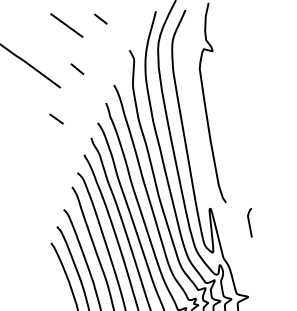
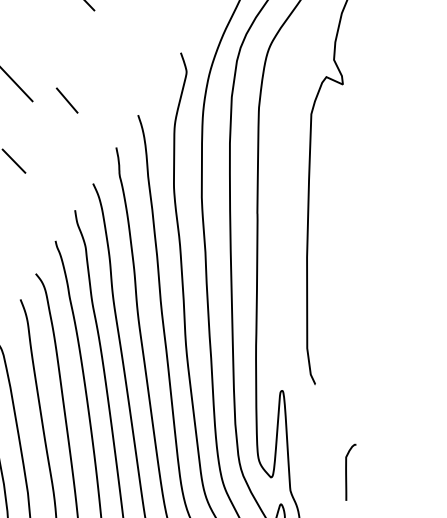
line: (77, 68) -> (67, 99), moved
curve: (249, 222) -> (346, 470), moved

